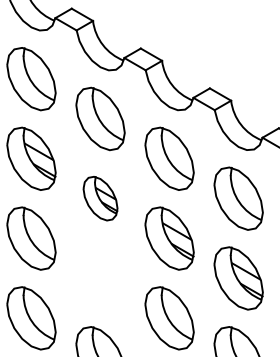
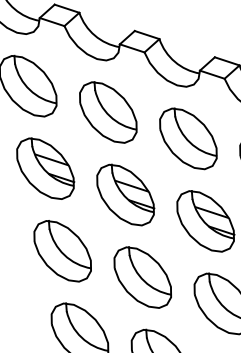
part: (100, 198) -> (125, 194), size x1.43
part: (100, 278) -> (142, 277), added

